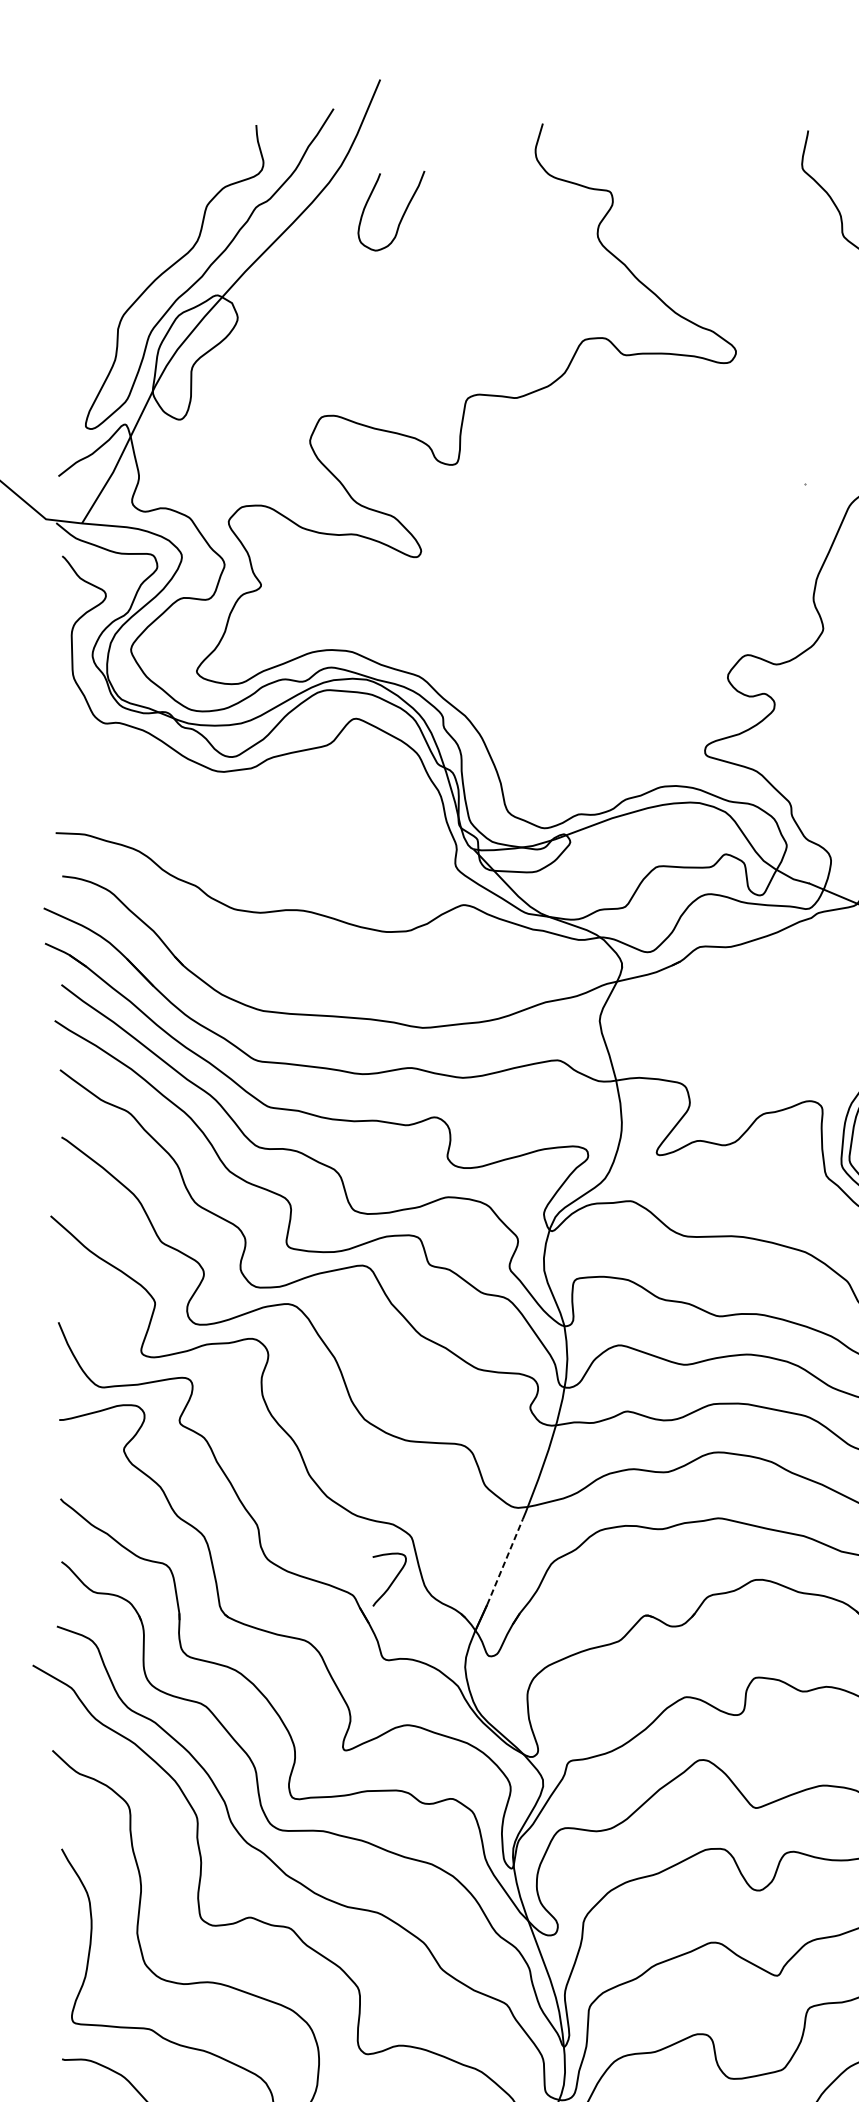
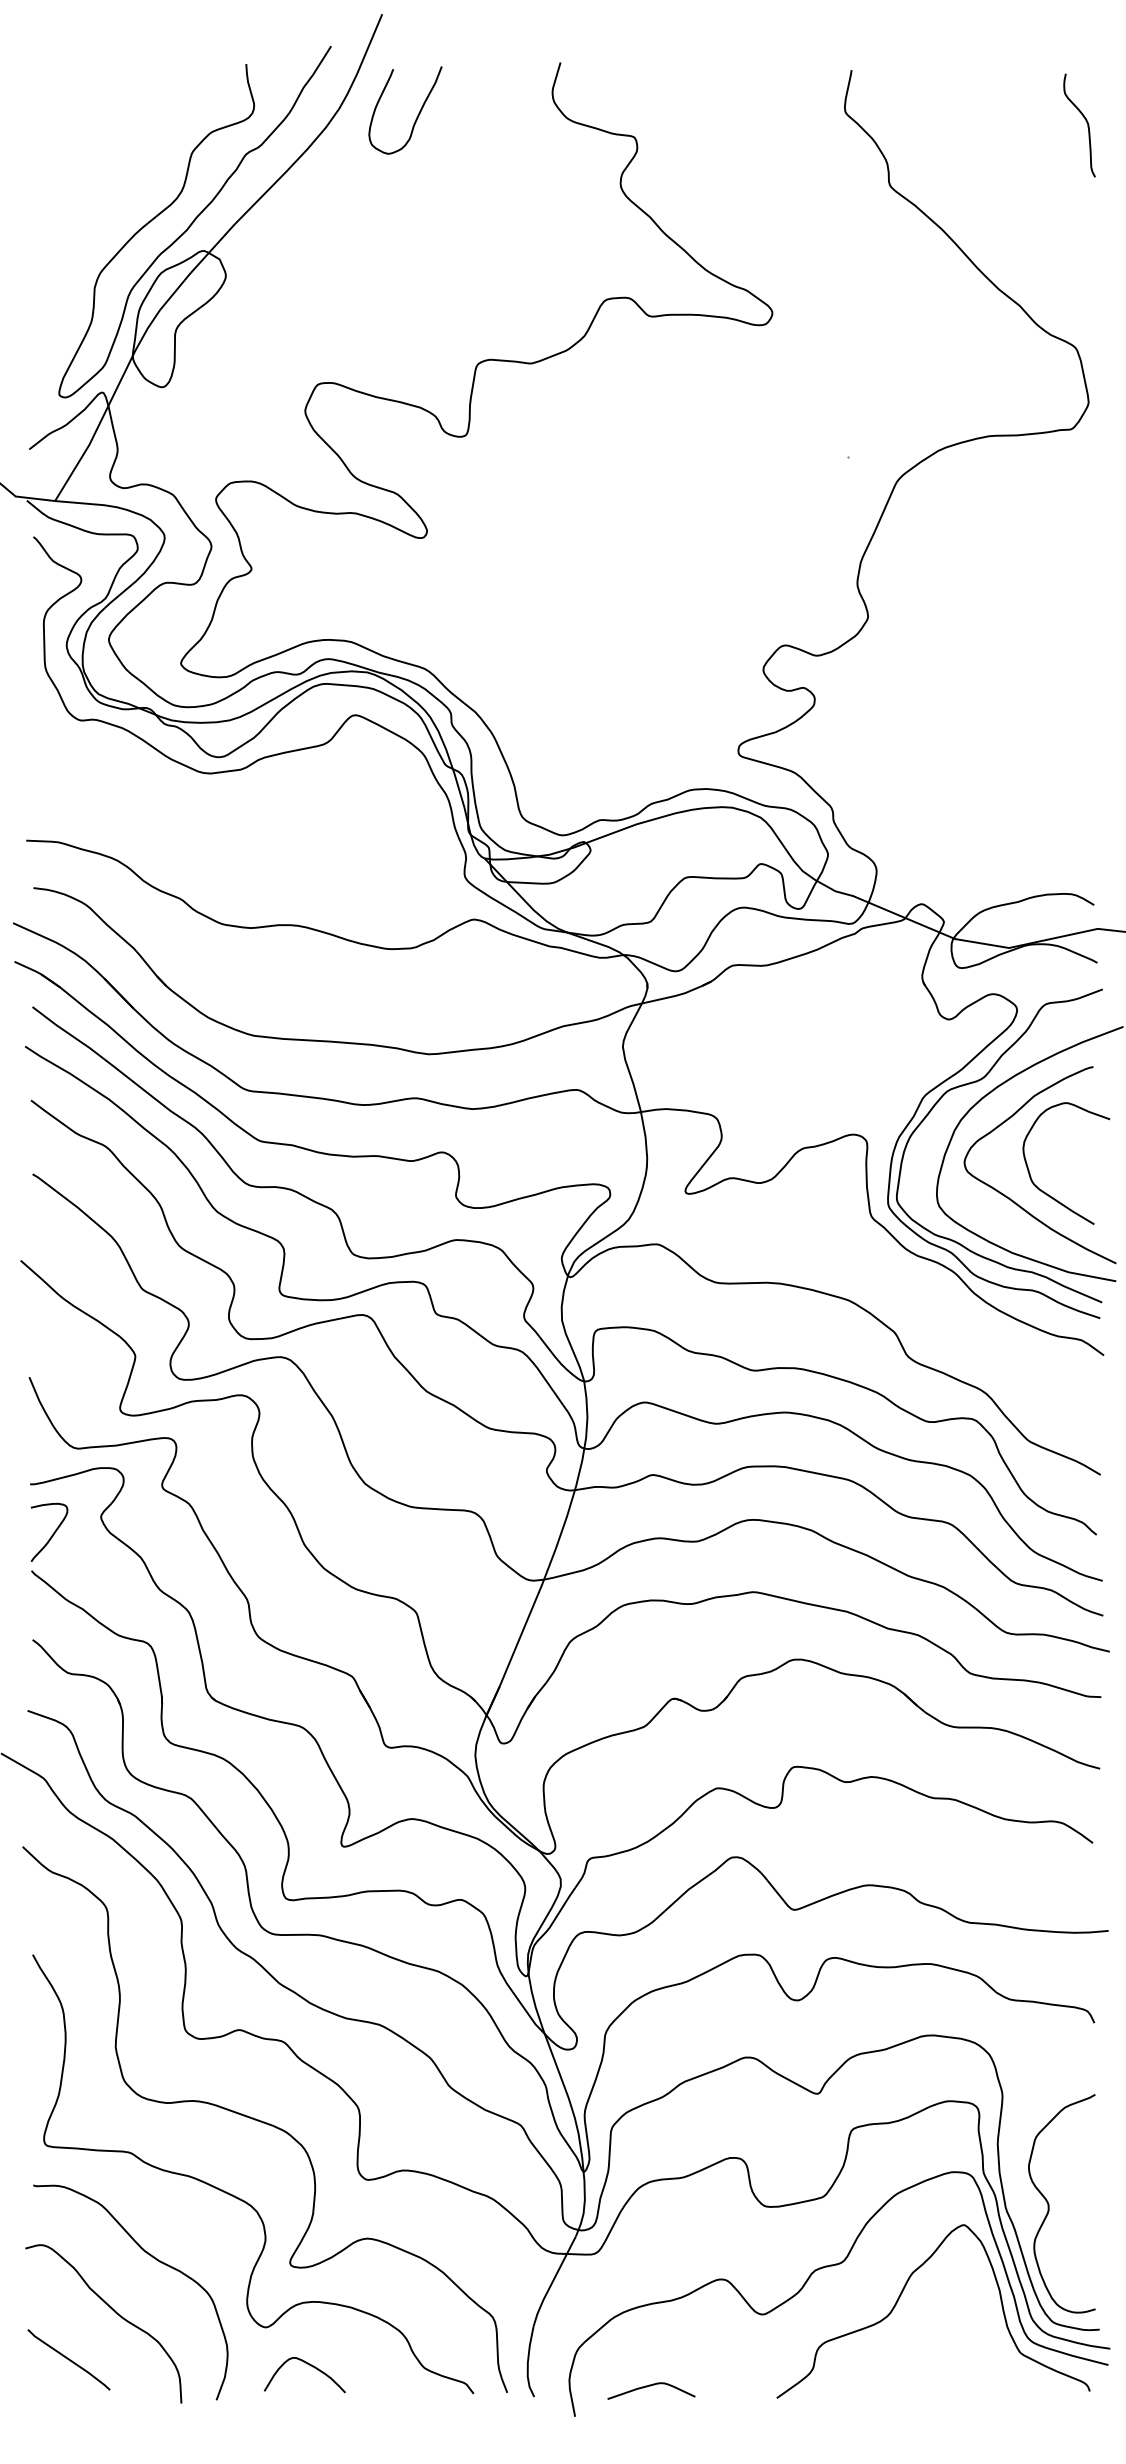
curve: (402, 215) -> (417, 115), moved
line: (505, 1562) -> (519, 1640), dashed -> solid
curve: (393, 1579) -> (53, 1532), moved

